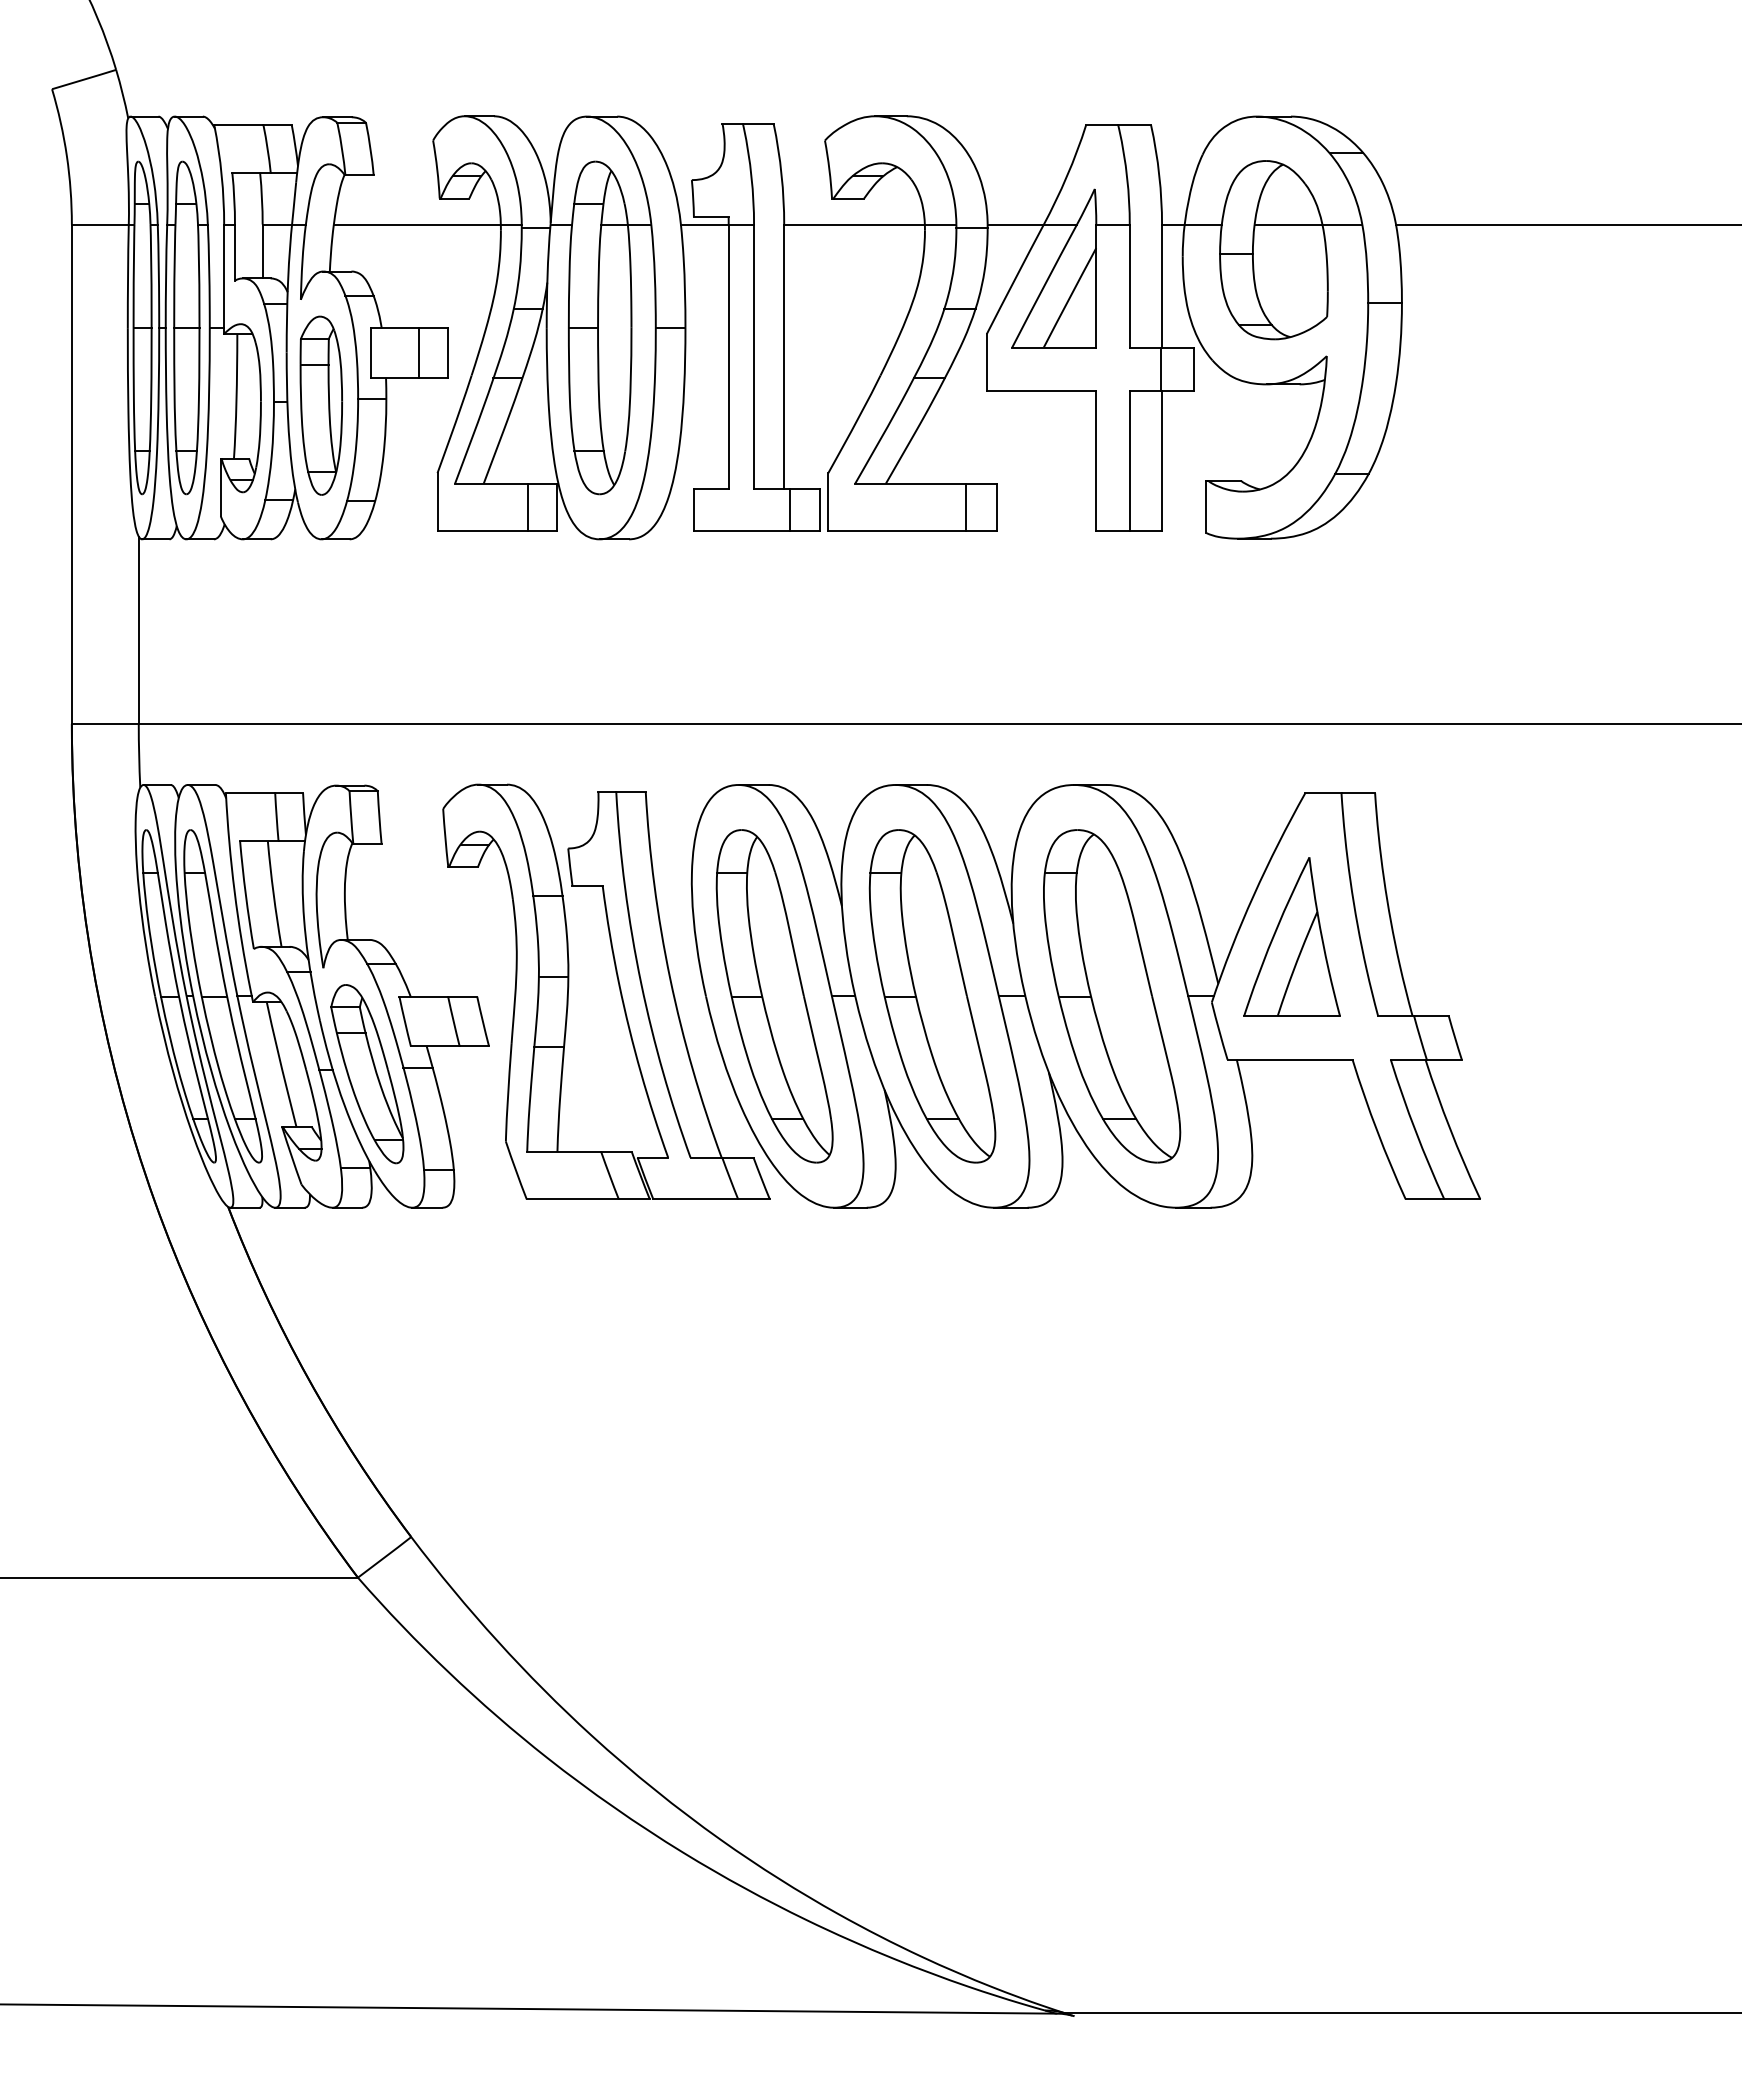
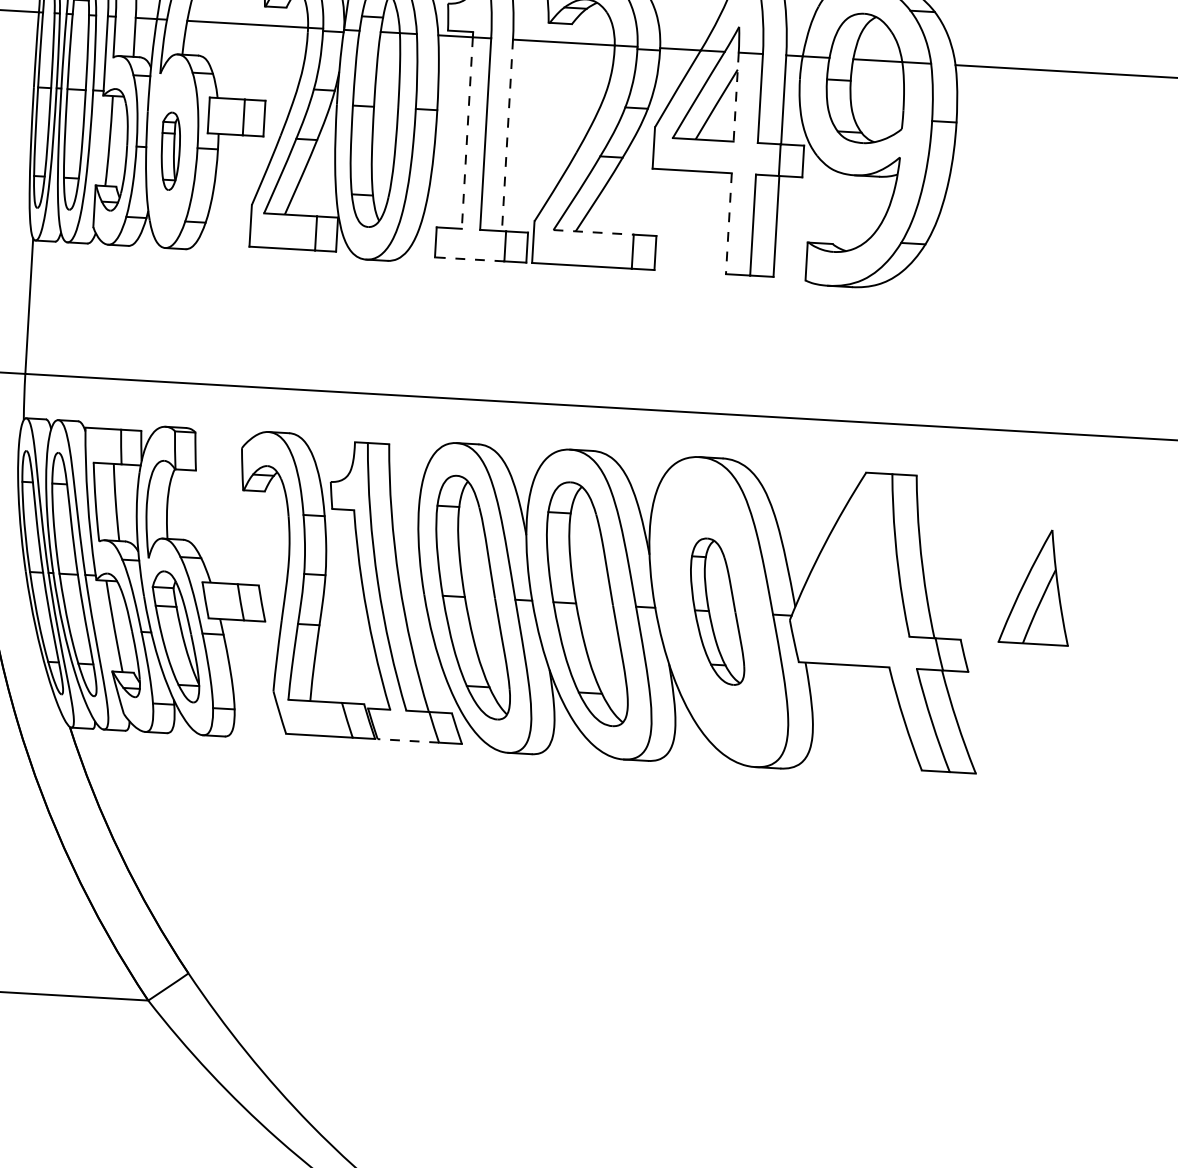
line: (1096, 286) -> (736, 97), solid -> dashed
line: (728, 357) -> (467, 133), solid -> dashed
line: (784, 357) -> (507, 135), solid -> dashed
part: (320, 405) -> (170, 151), size x0.6
line: (1096, 461) -> (729, 224), solid -> dashed
line: (911, 483) -> (594, 232), solid -> dashed
line: (741, 530) -> (469, 259), solid -> dashed
part: (1291, 936) -> (1036, 586), moved
part: (1112, 996) -> (718, 611), size x0.6
line: (695, 1199) -> (408, 741), solid -> dashed

